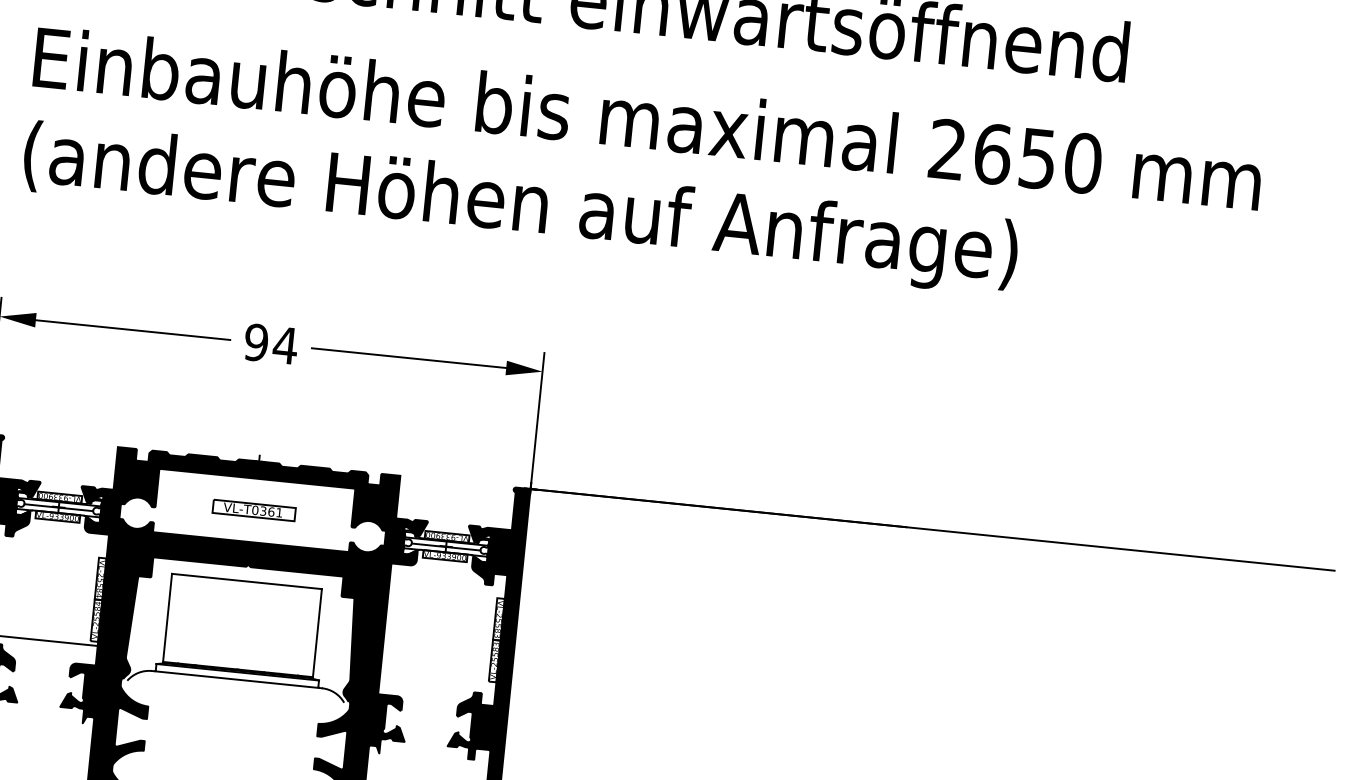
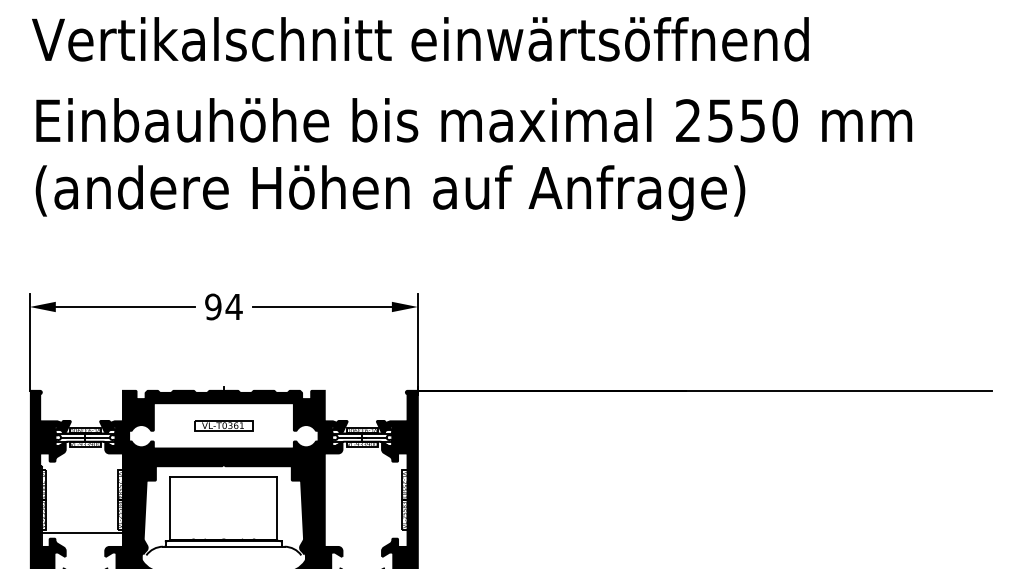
text: (992, 153) -> (720, 120), 2650 -> 2550

